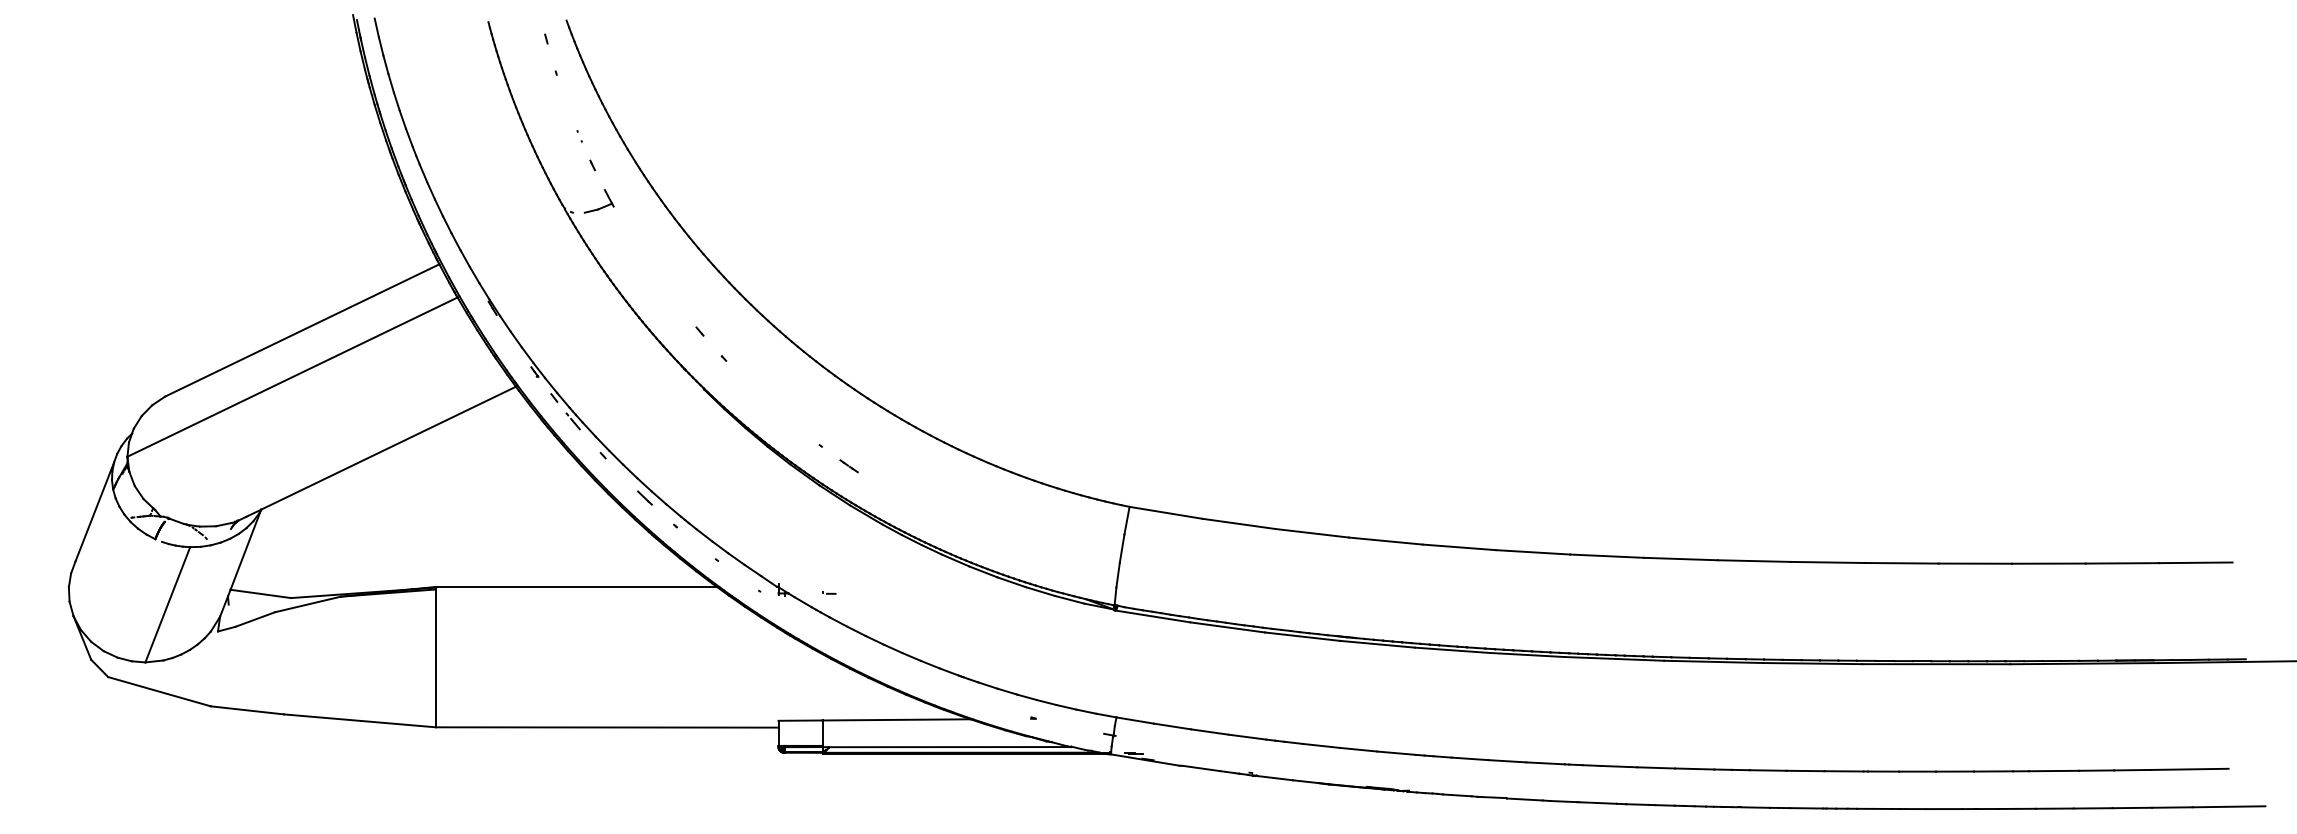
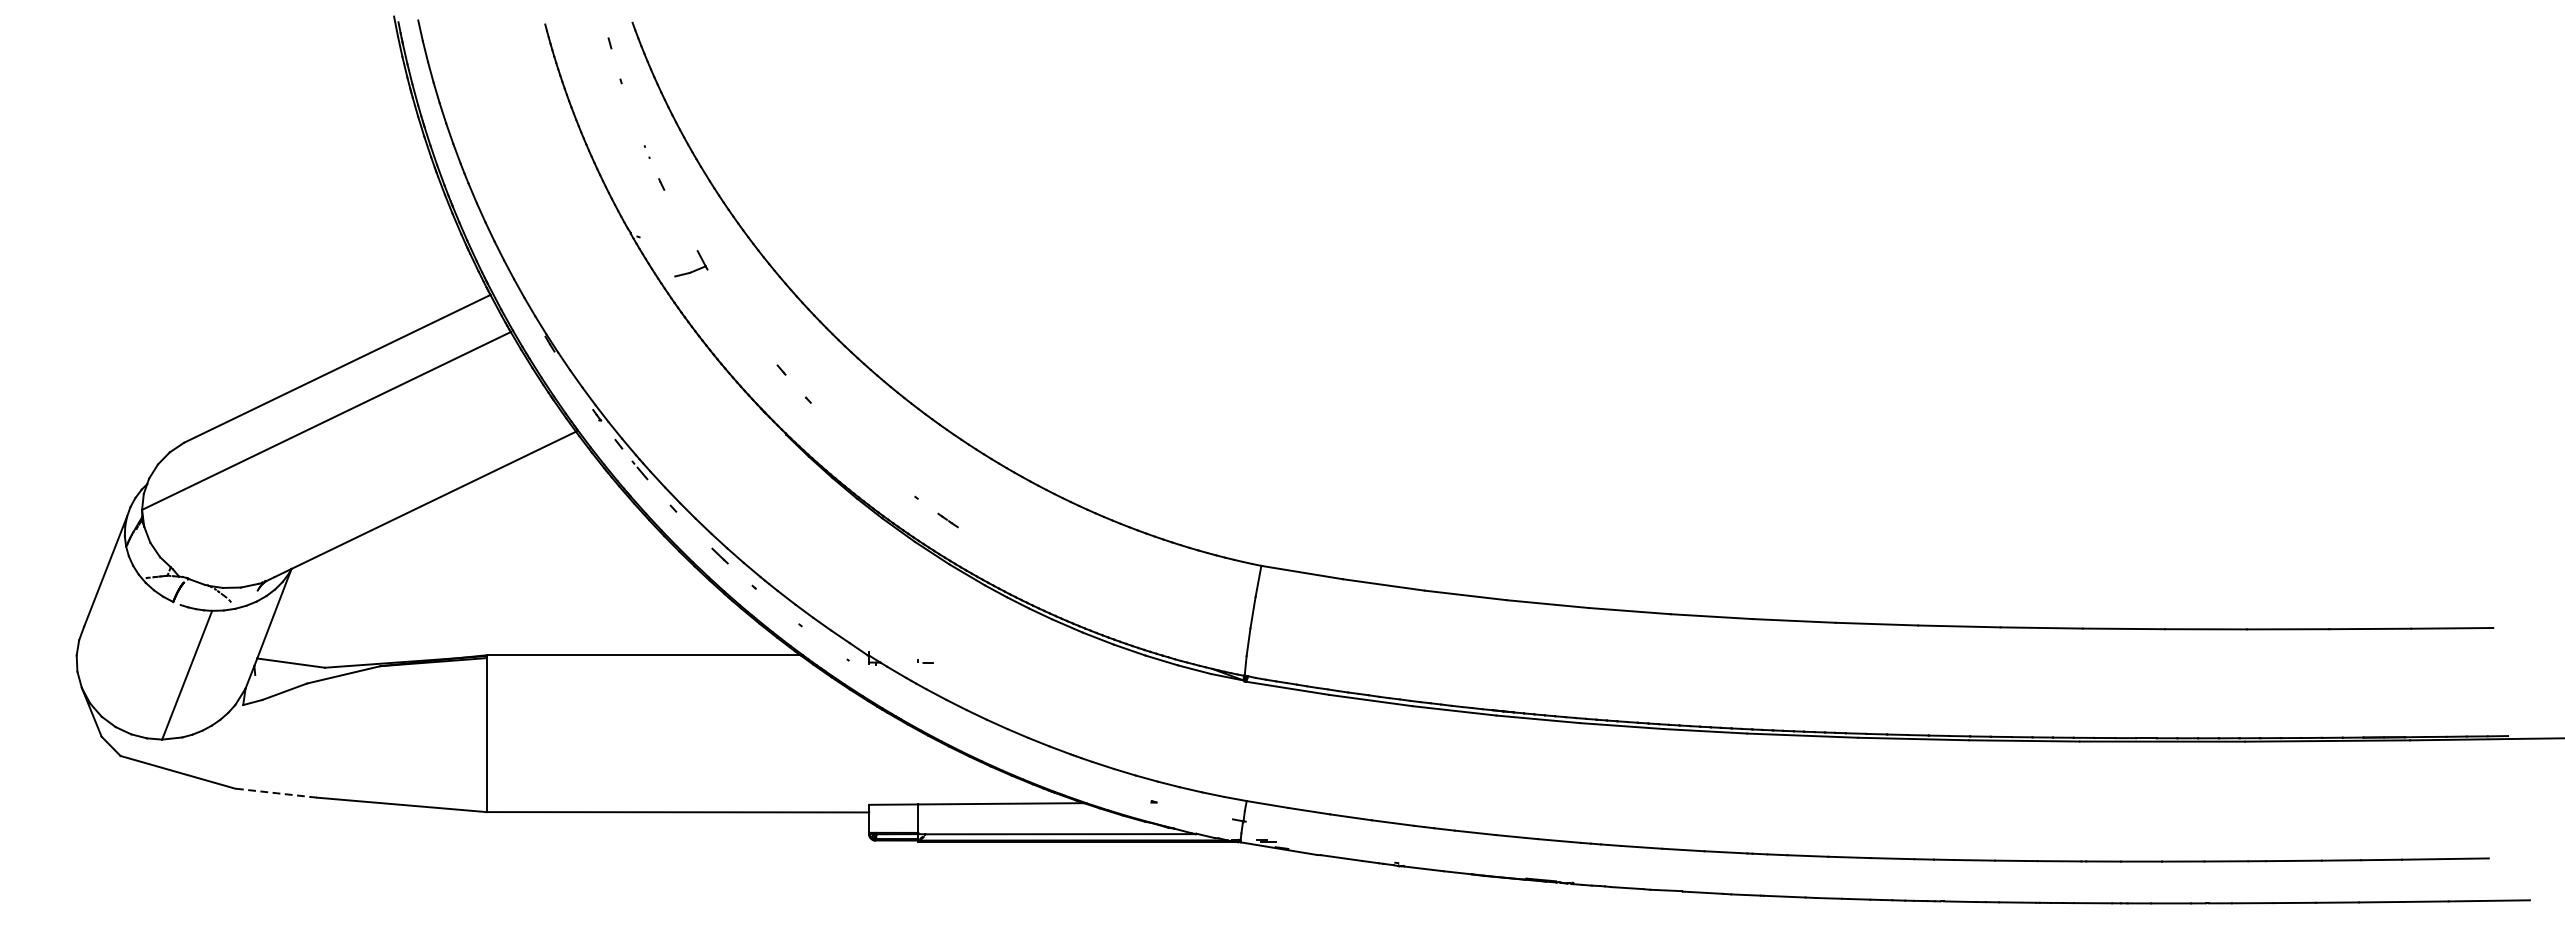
part: (599, 207) -> (691, 270), moved
line: (247, 710) -> (276, 793), solid -> dashed

